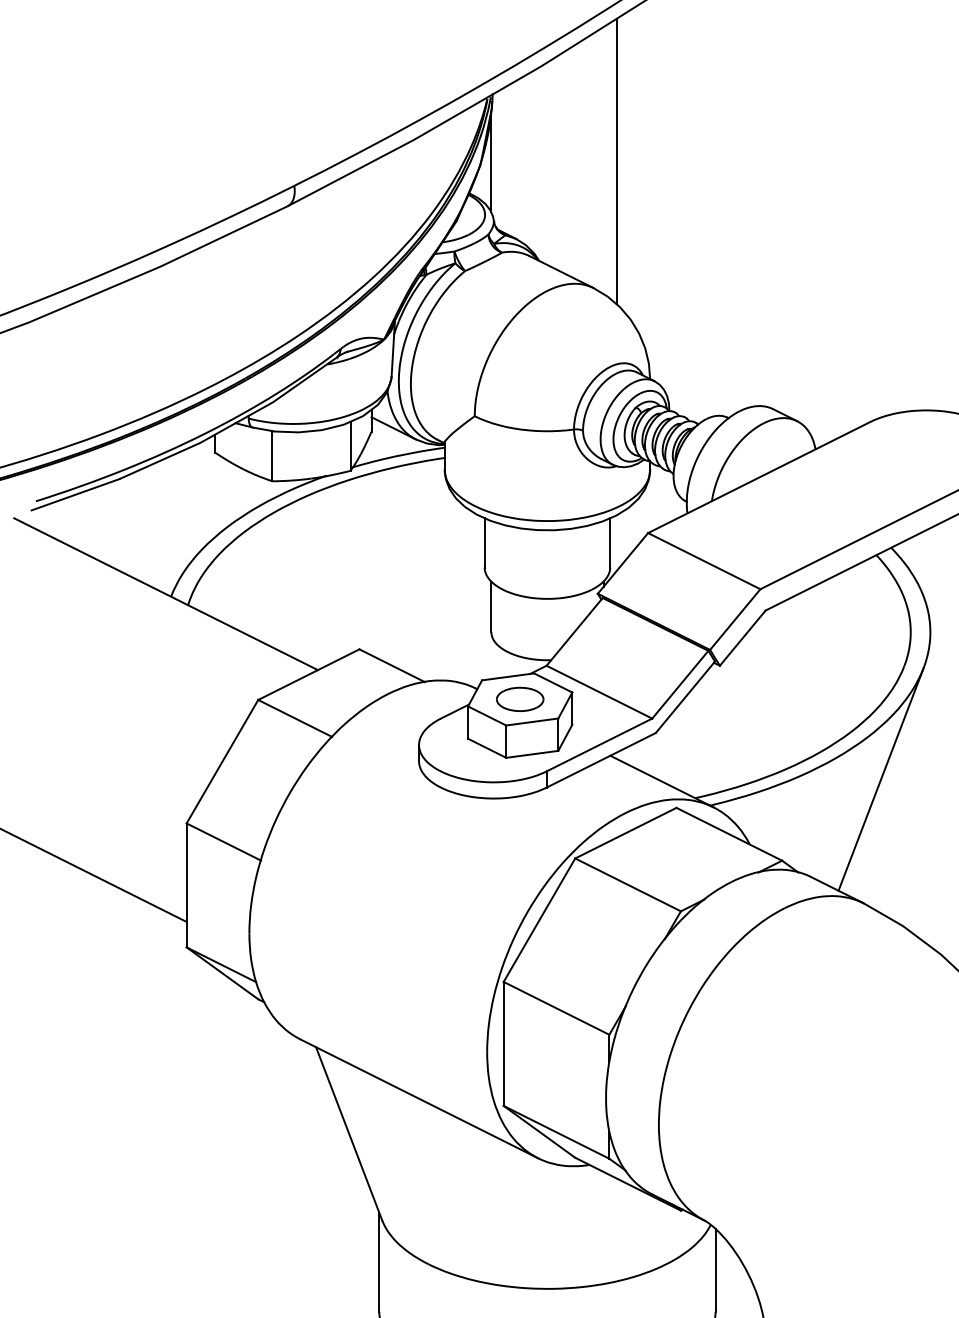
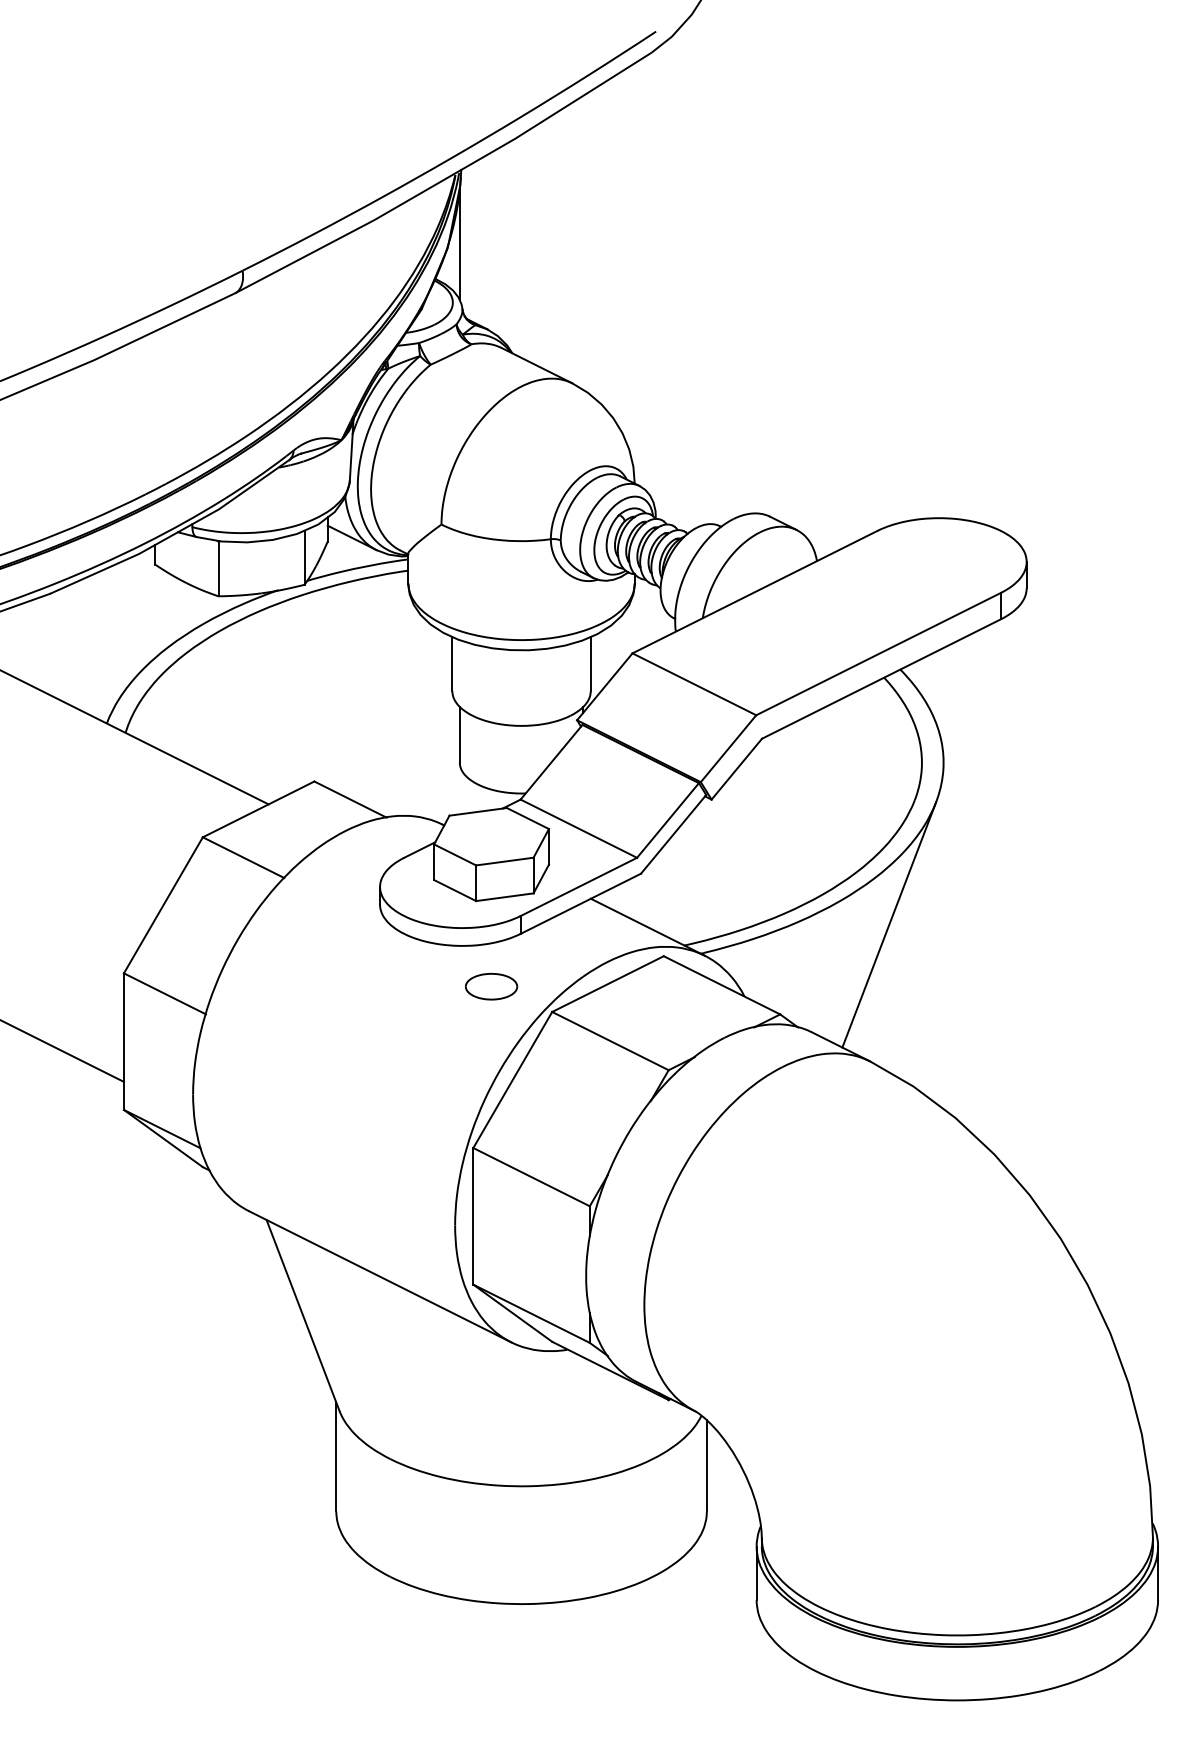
line: (616, 161) -> (597, 243), removed
part: (520, 699) -> (491, 986), moved

